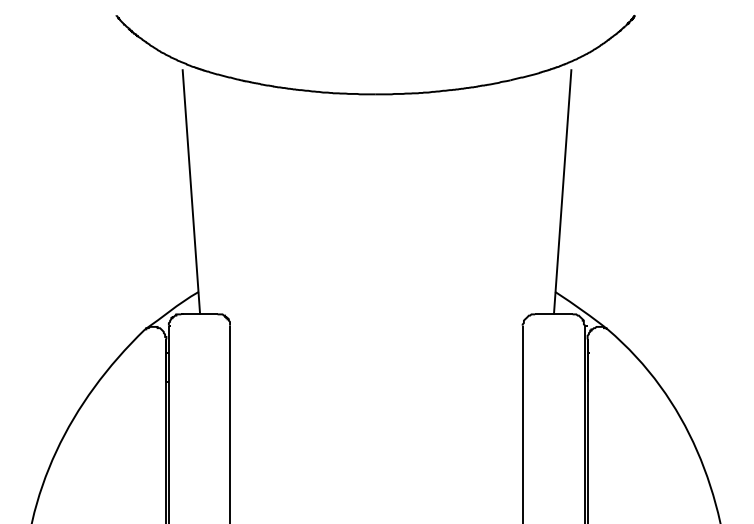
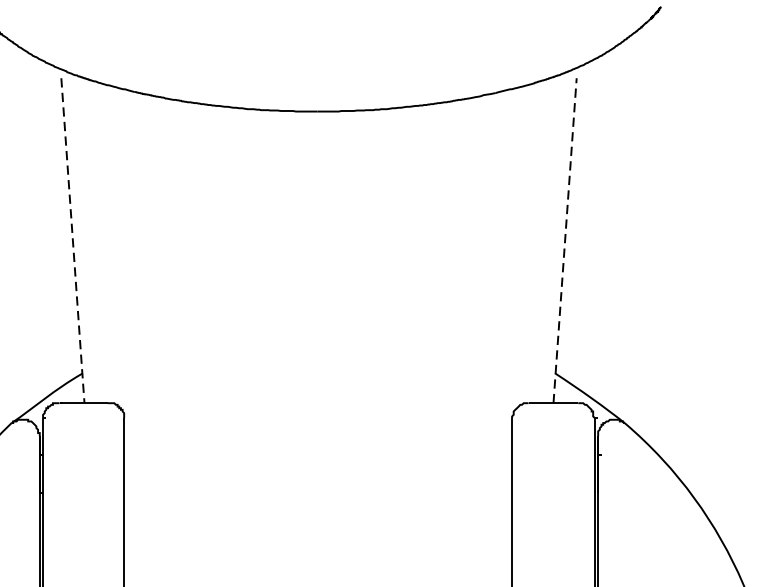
line: (191, 191) -> (73, 240), solid -> dashed
line: (562, 191) -> (564, 240), solid -> dashed

